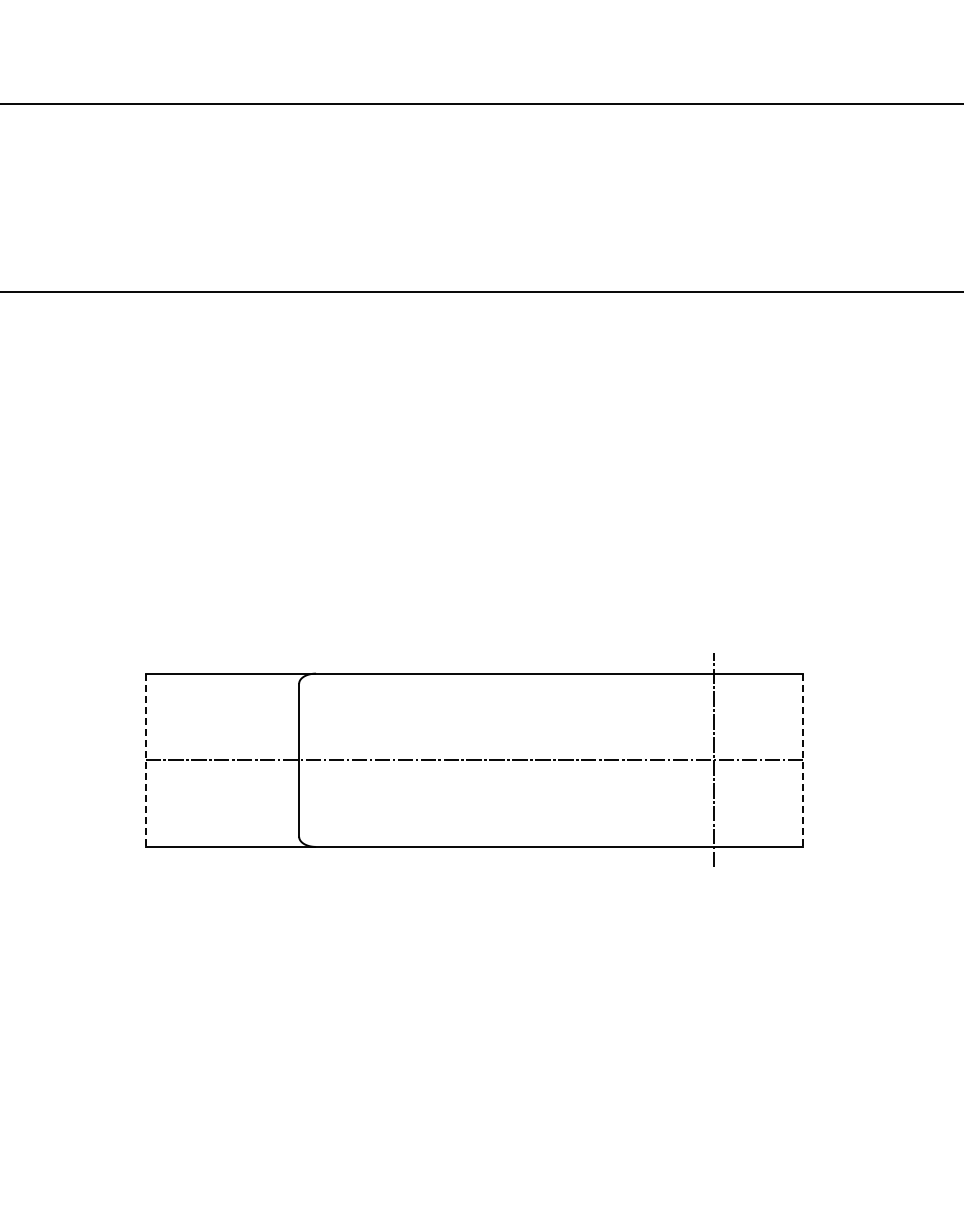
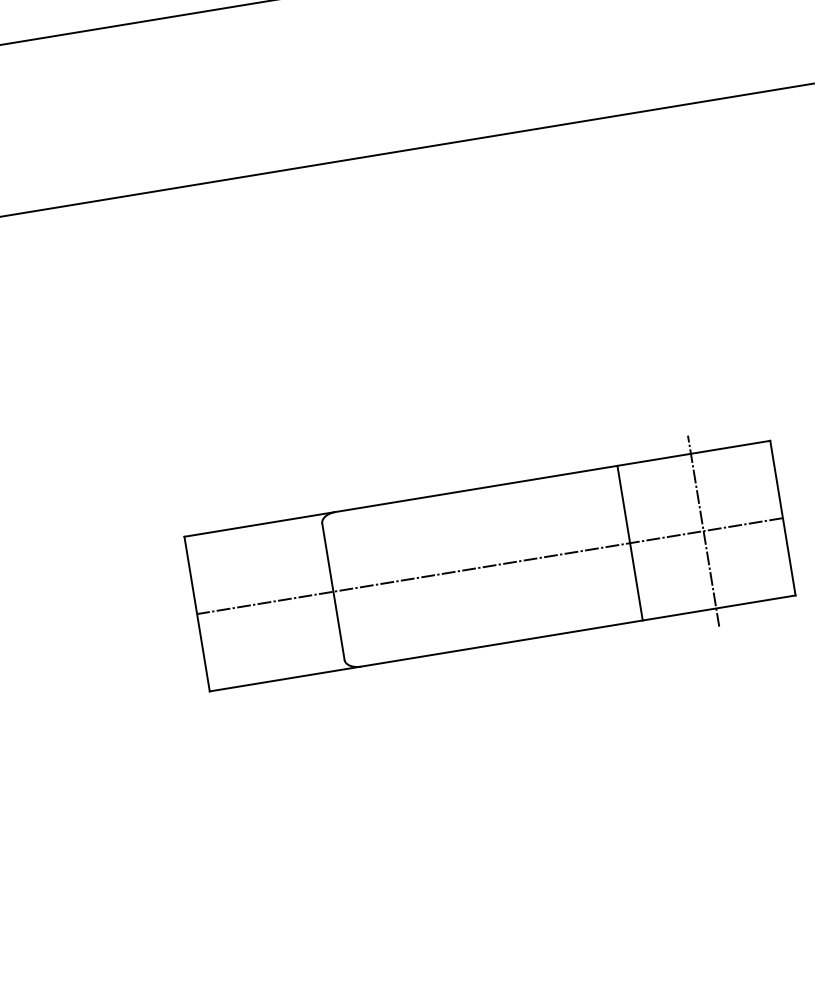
line: (631, 759) -> (629, 542), added
line: (146, 760) -> (197, 614), dashed -> solid
line: (802, 760) -> (782, 518), dashed -> solid

